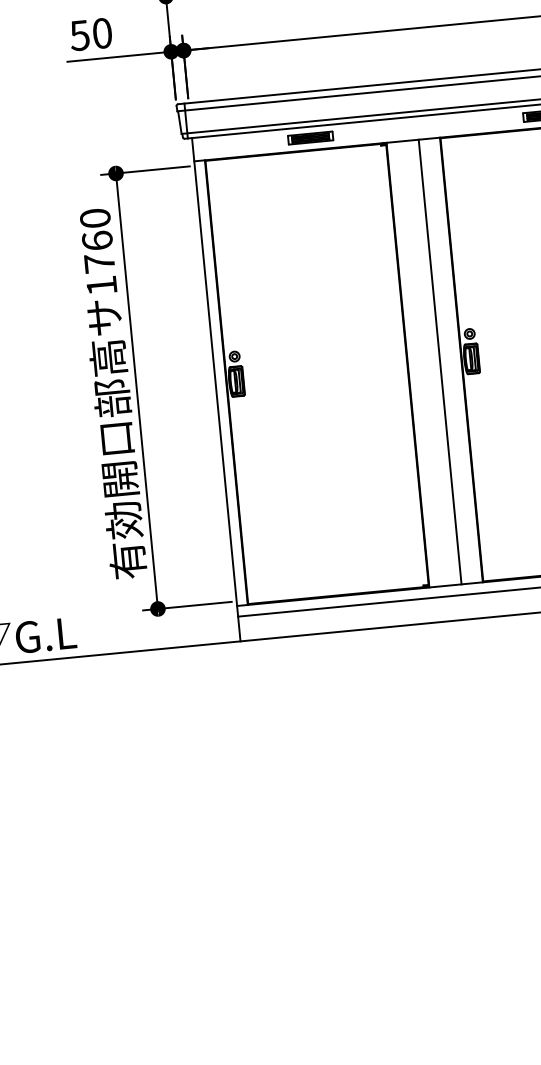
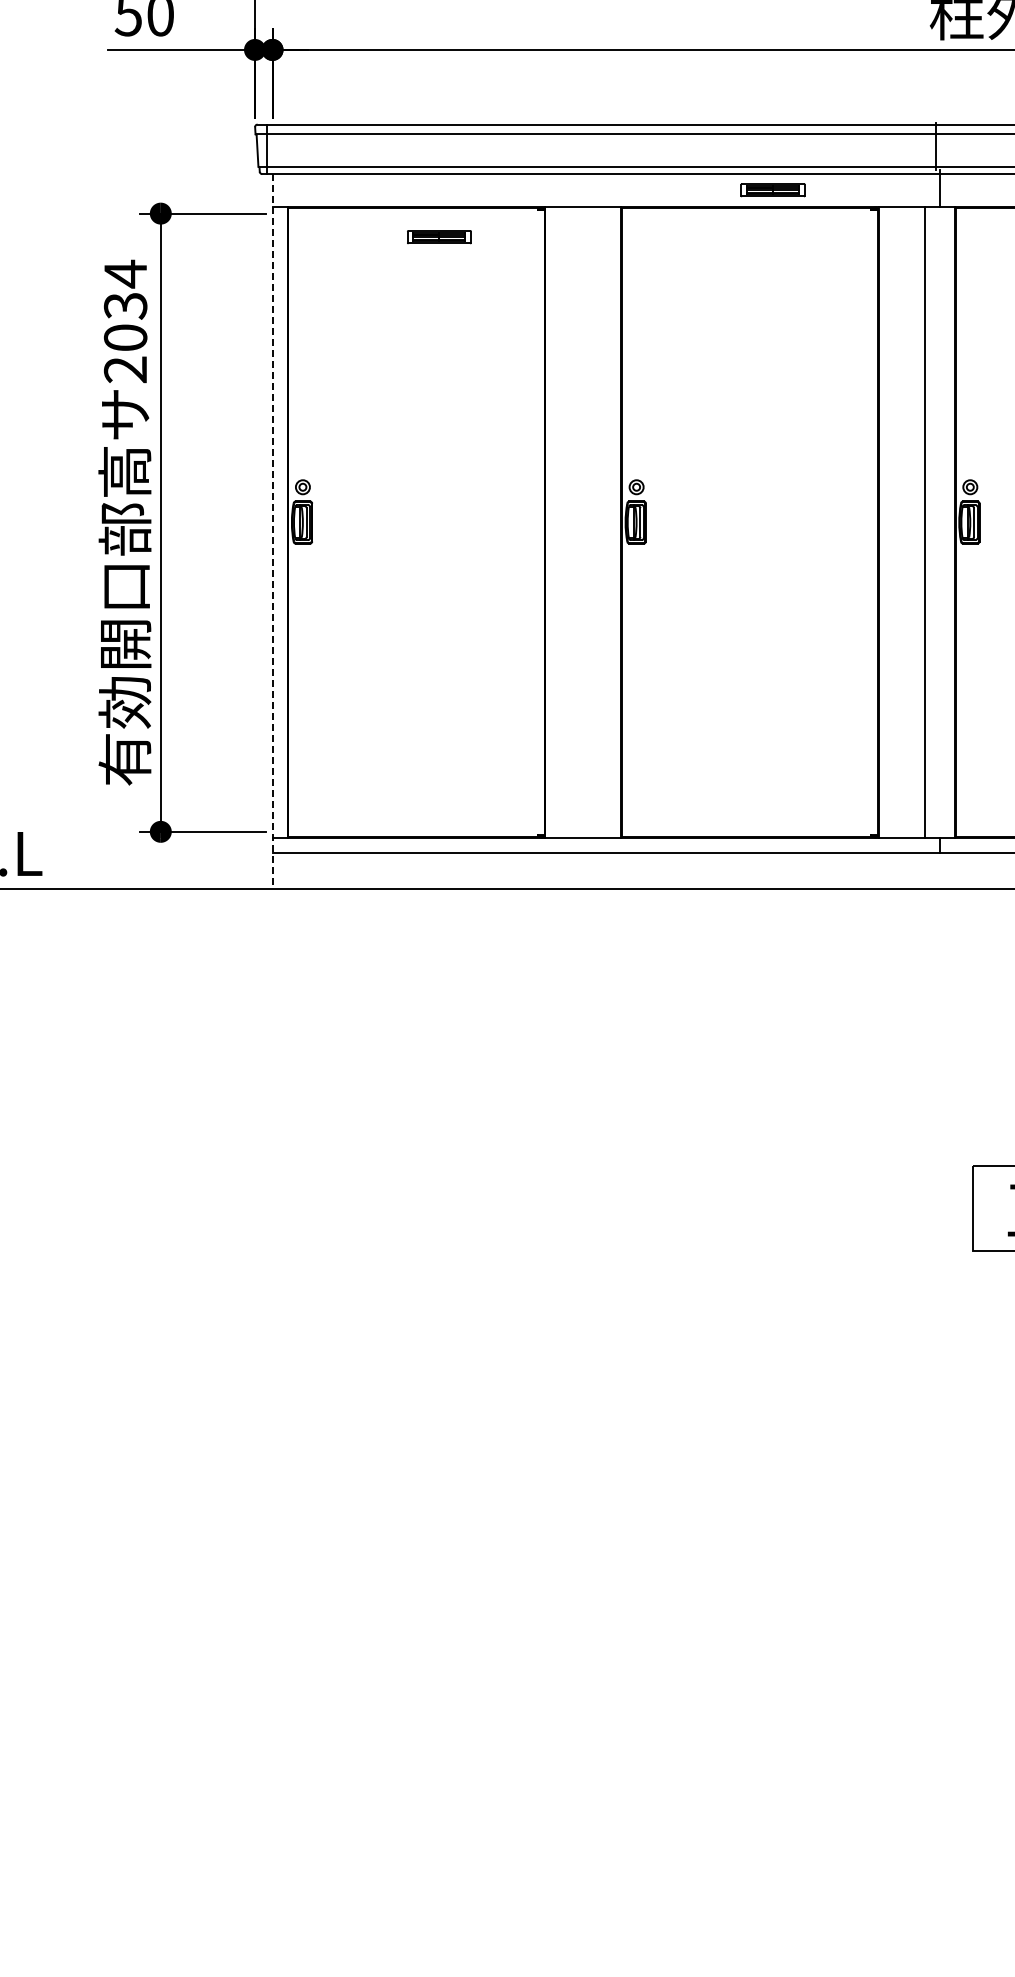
part: (310, 138) -> (439, 237), moved
text: (98, 251) -> (125, 321), 1760 -> 2034
line: (440, 361) -> (591, 522), removed
line: (216, 389) -> (272, 531), solid -> dashed

